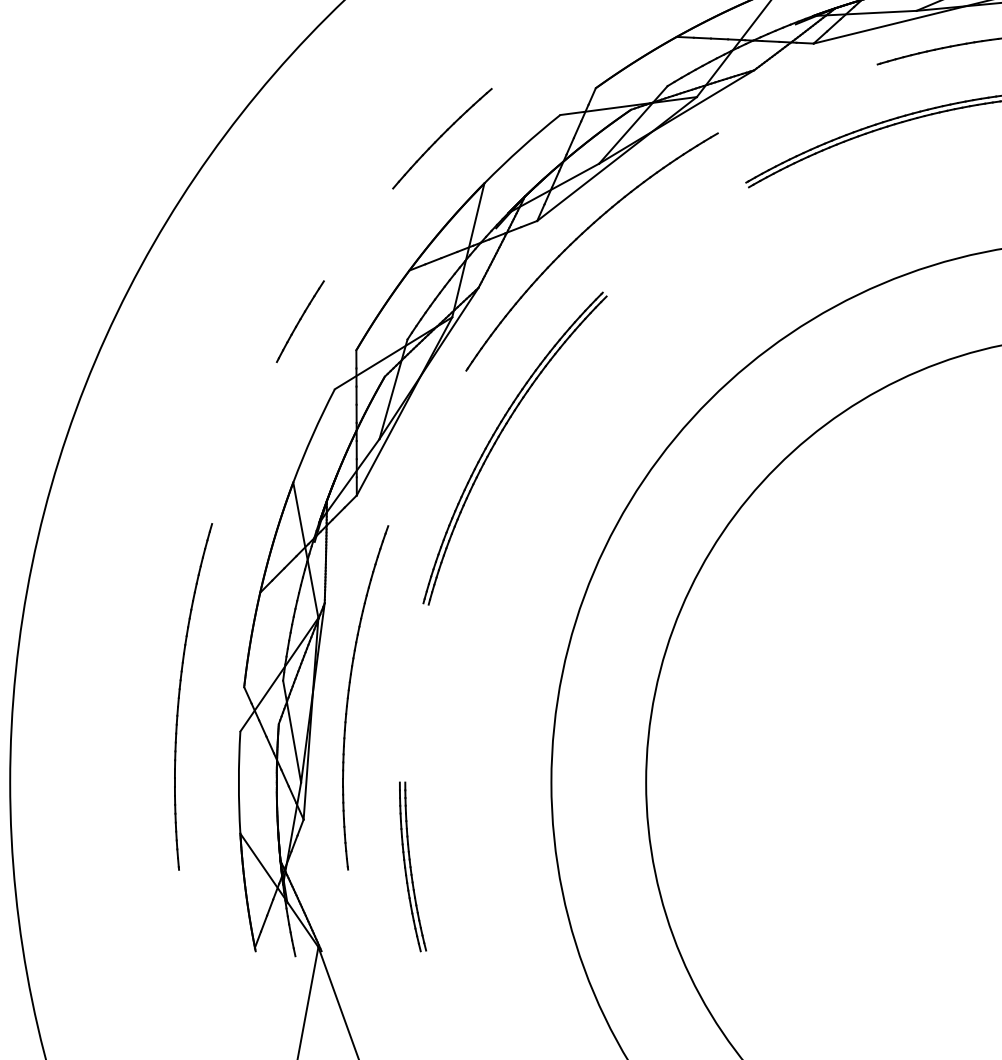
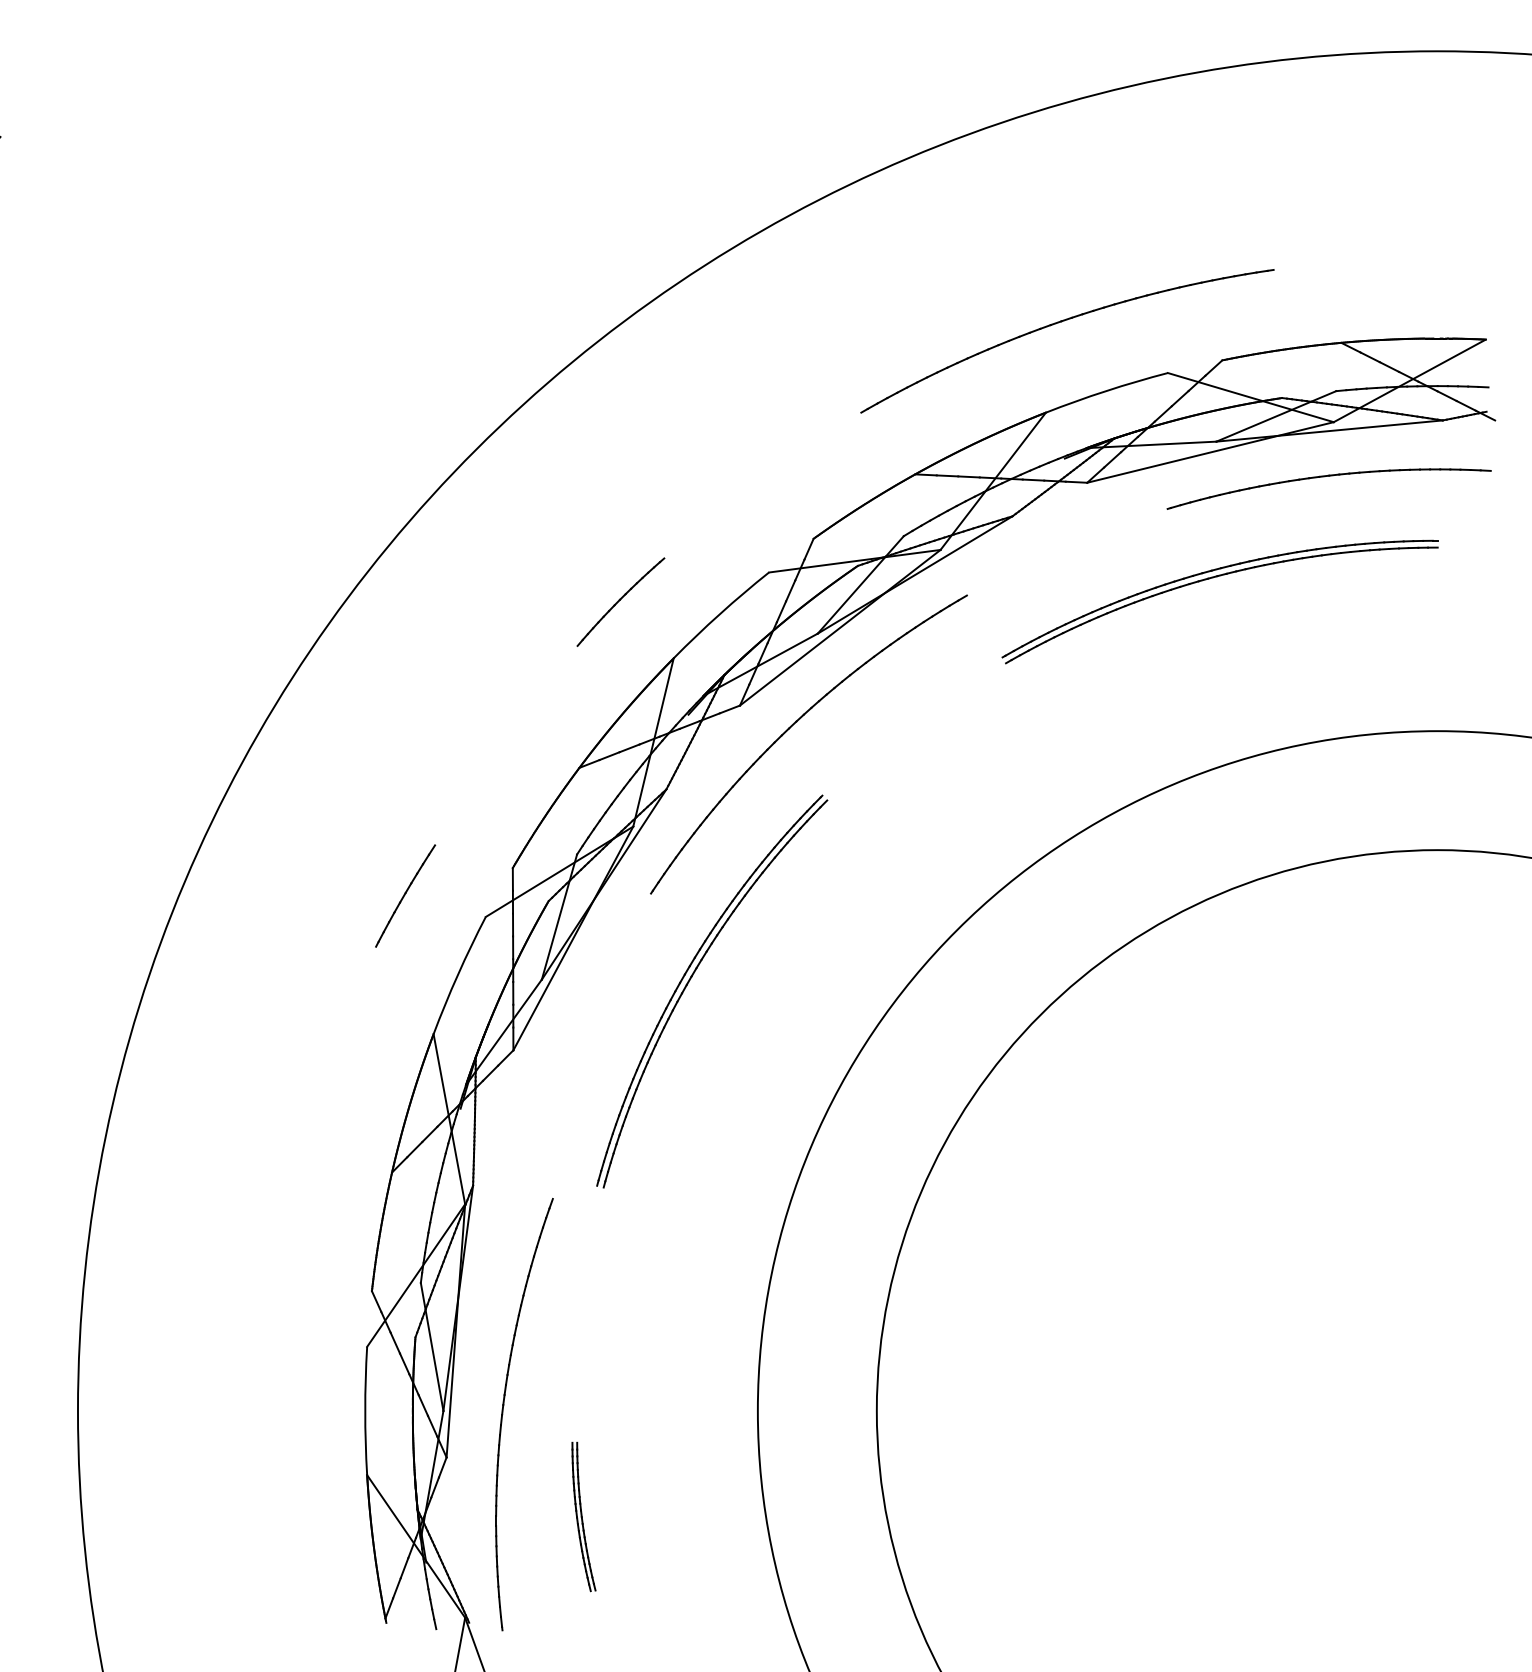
part: (442, 138) -> (620, 601), size x0.7
part: (300, 321) -> (405, 895), moved
part: (180, 694) -> (291, 1300), removed
part: (348, 697) -> (503, 1414), moved
part: (412, 866) -> (583, 1516), size x0.7

